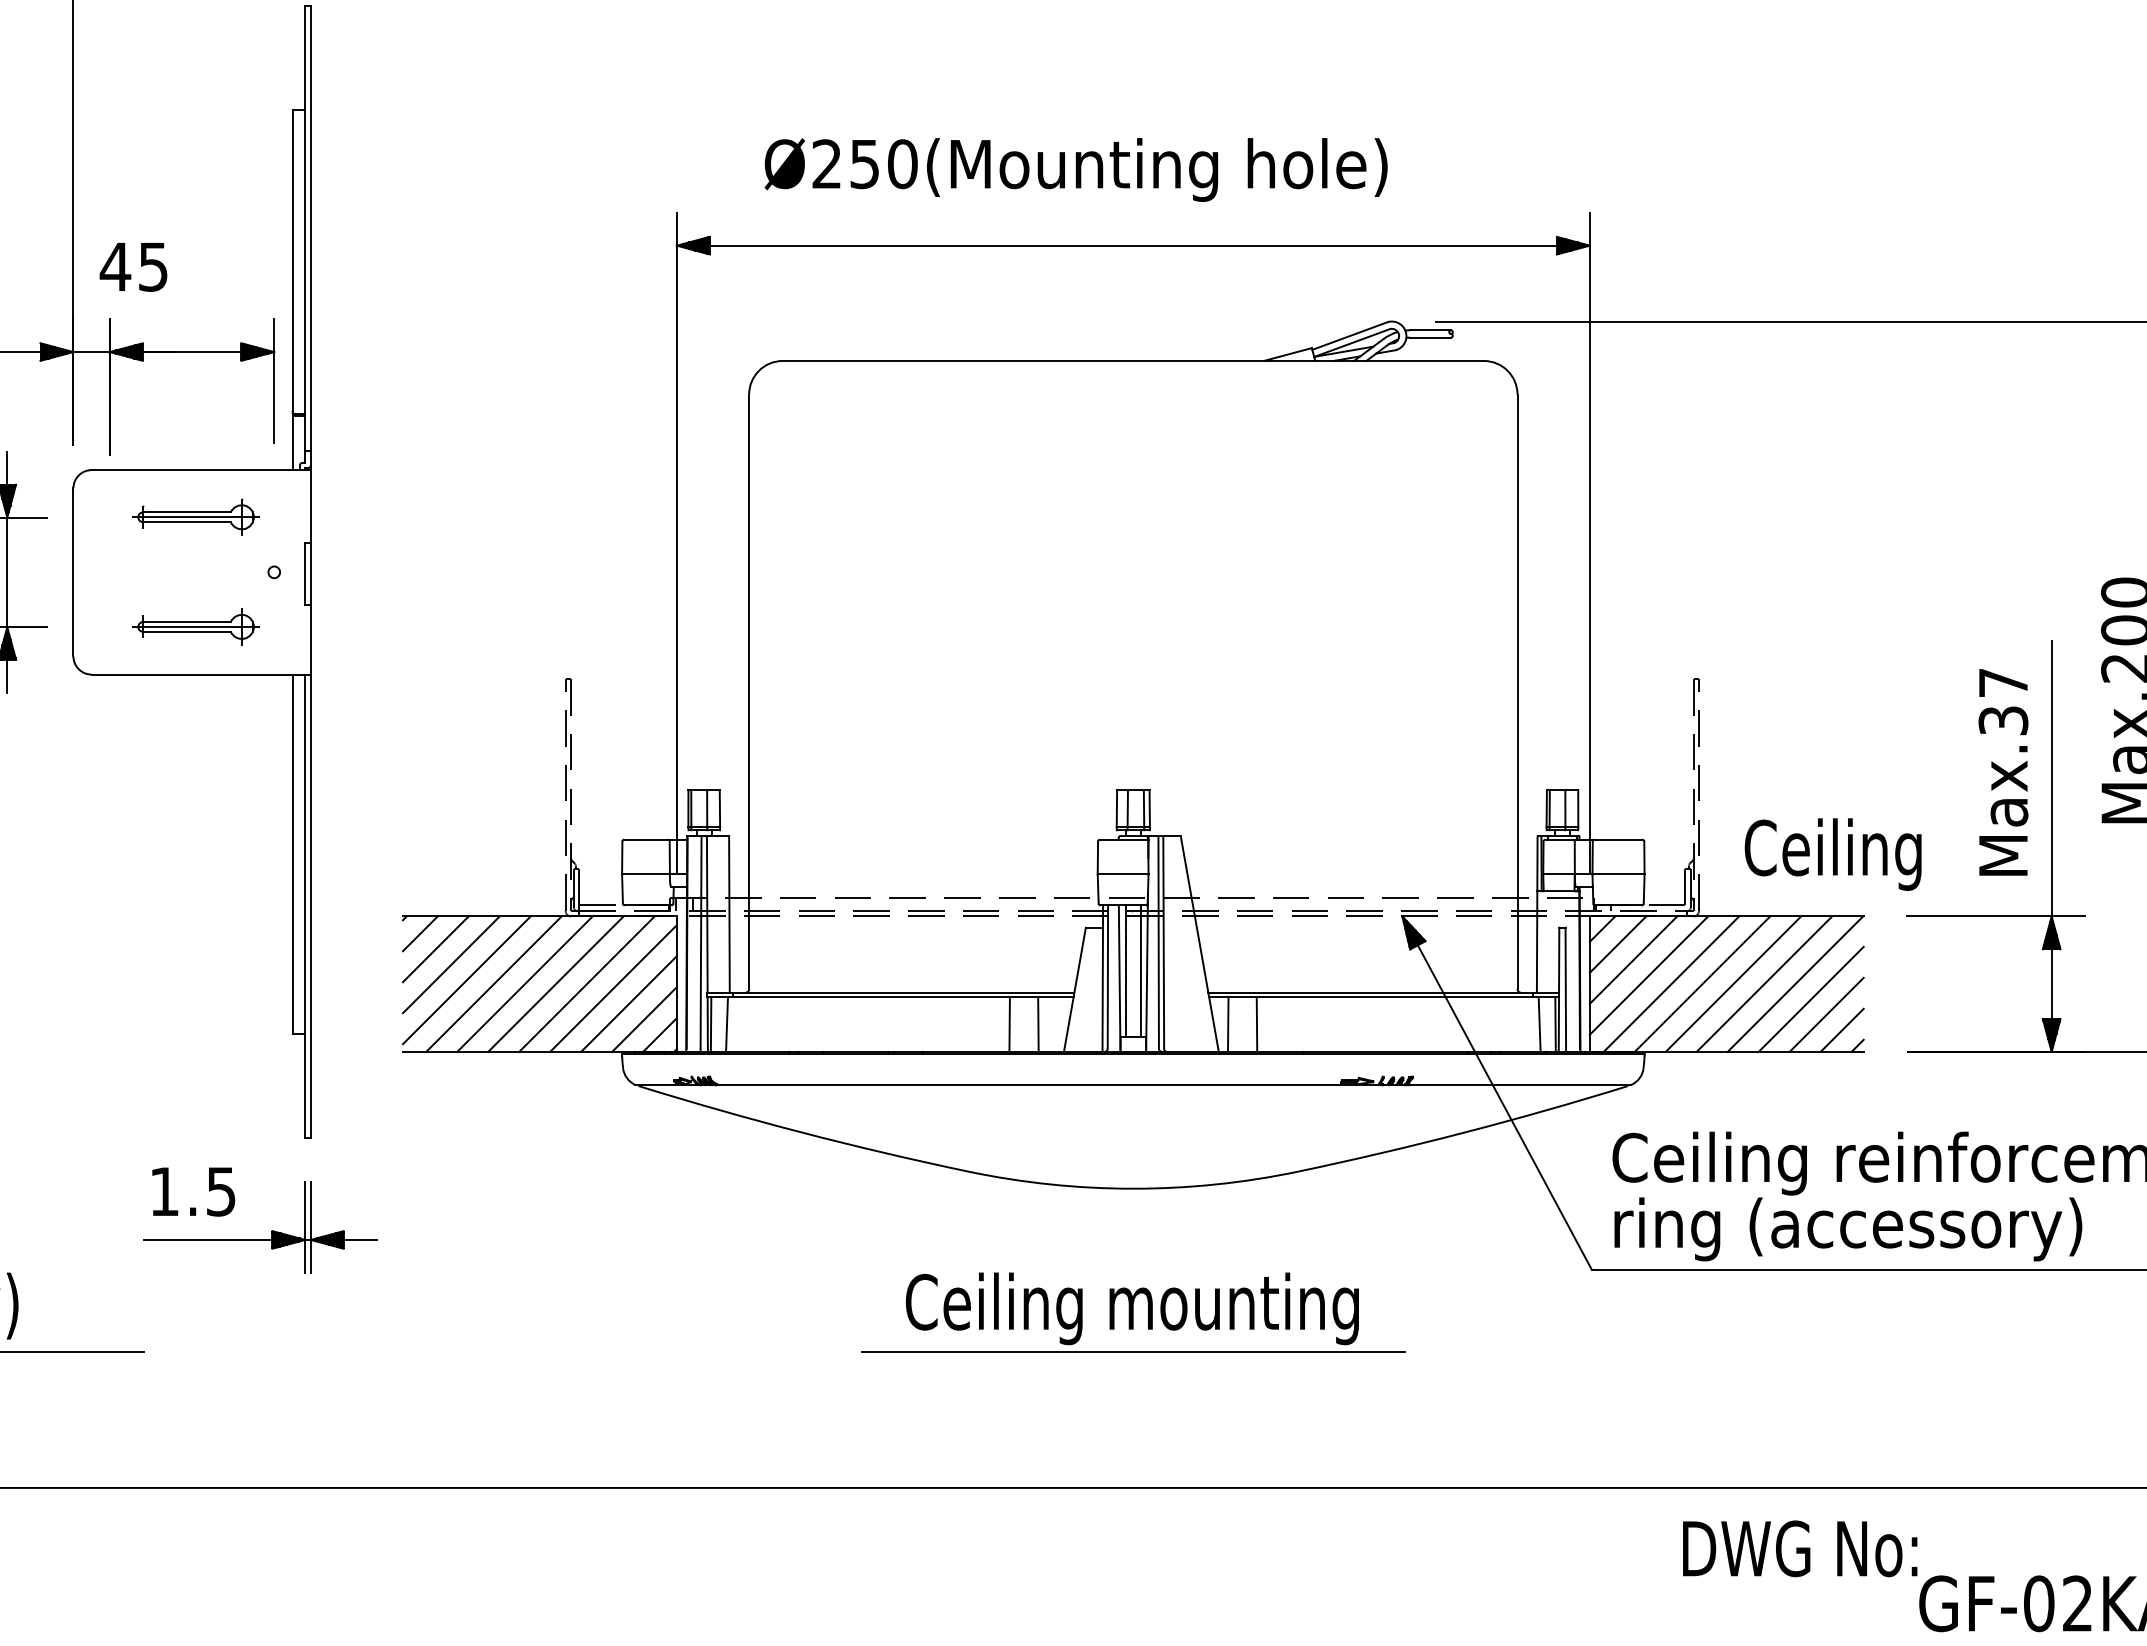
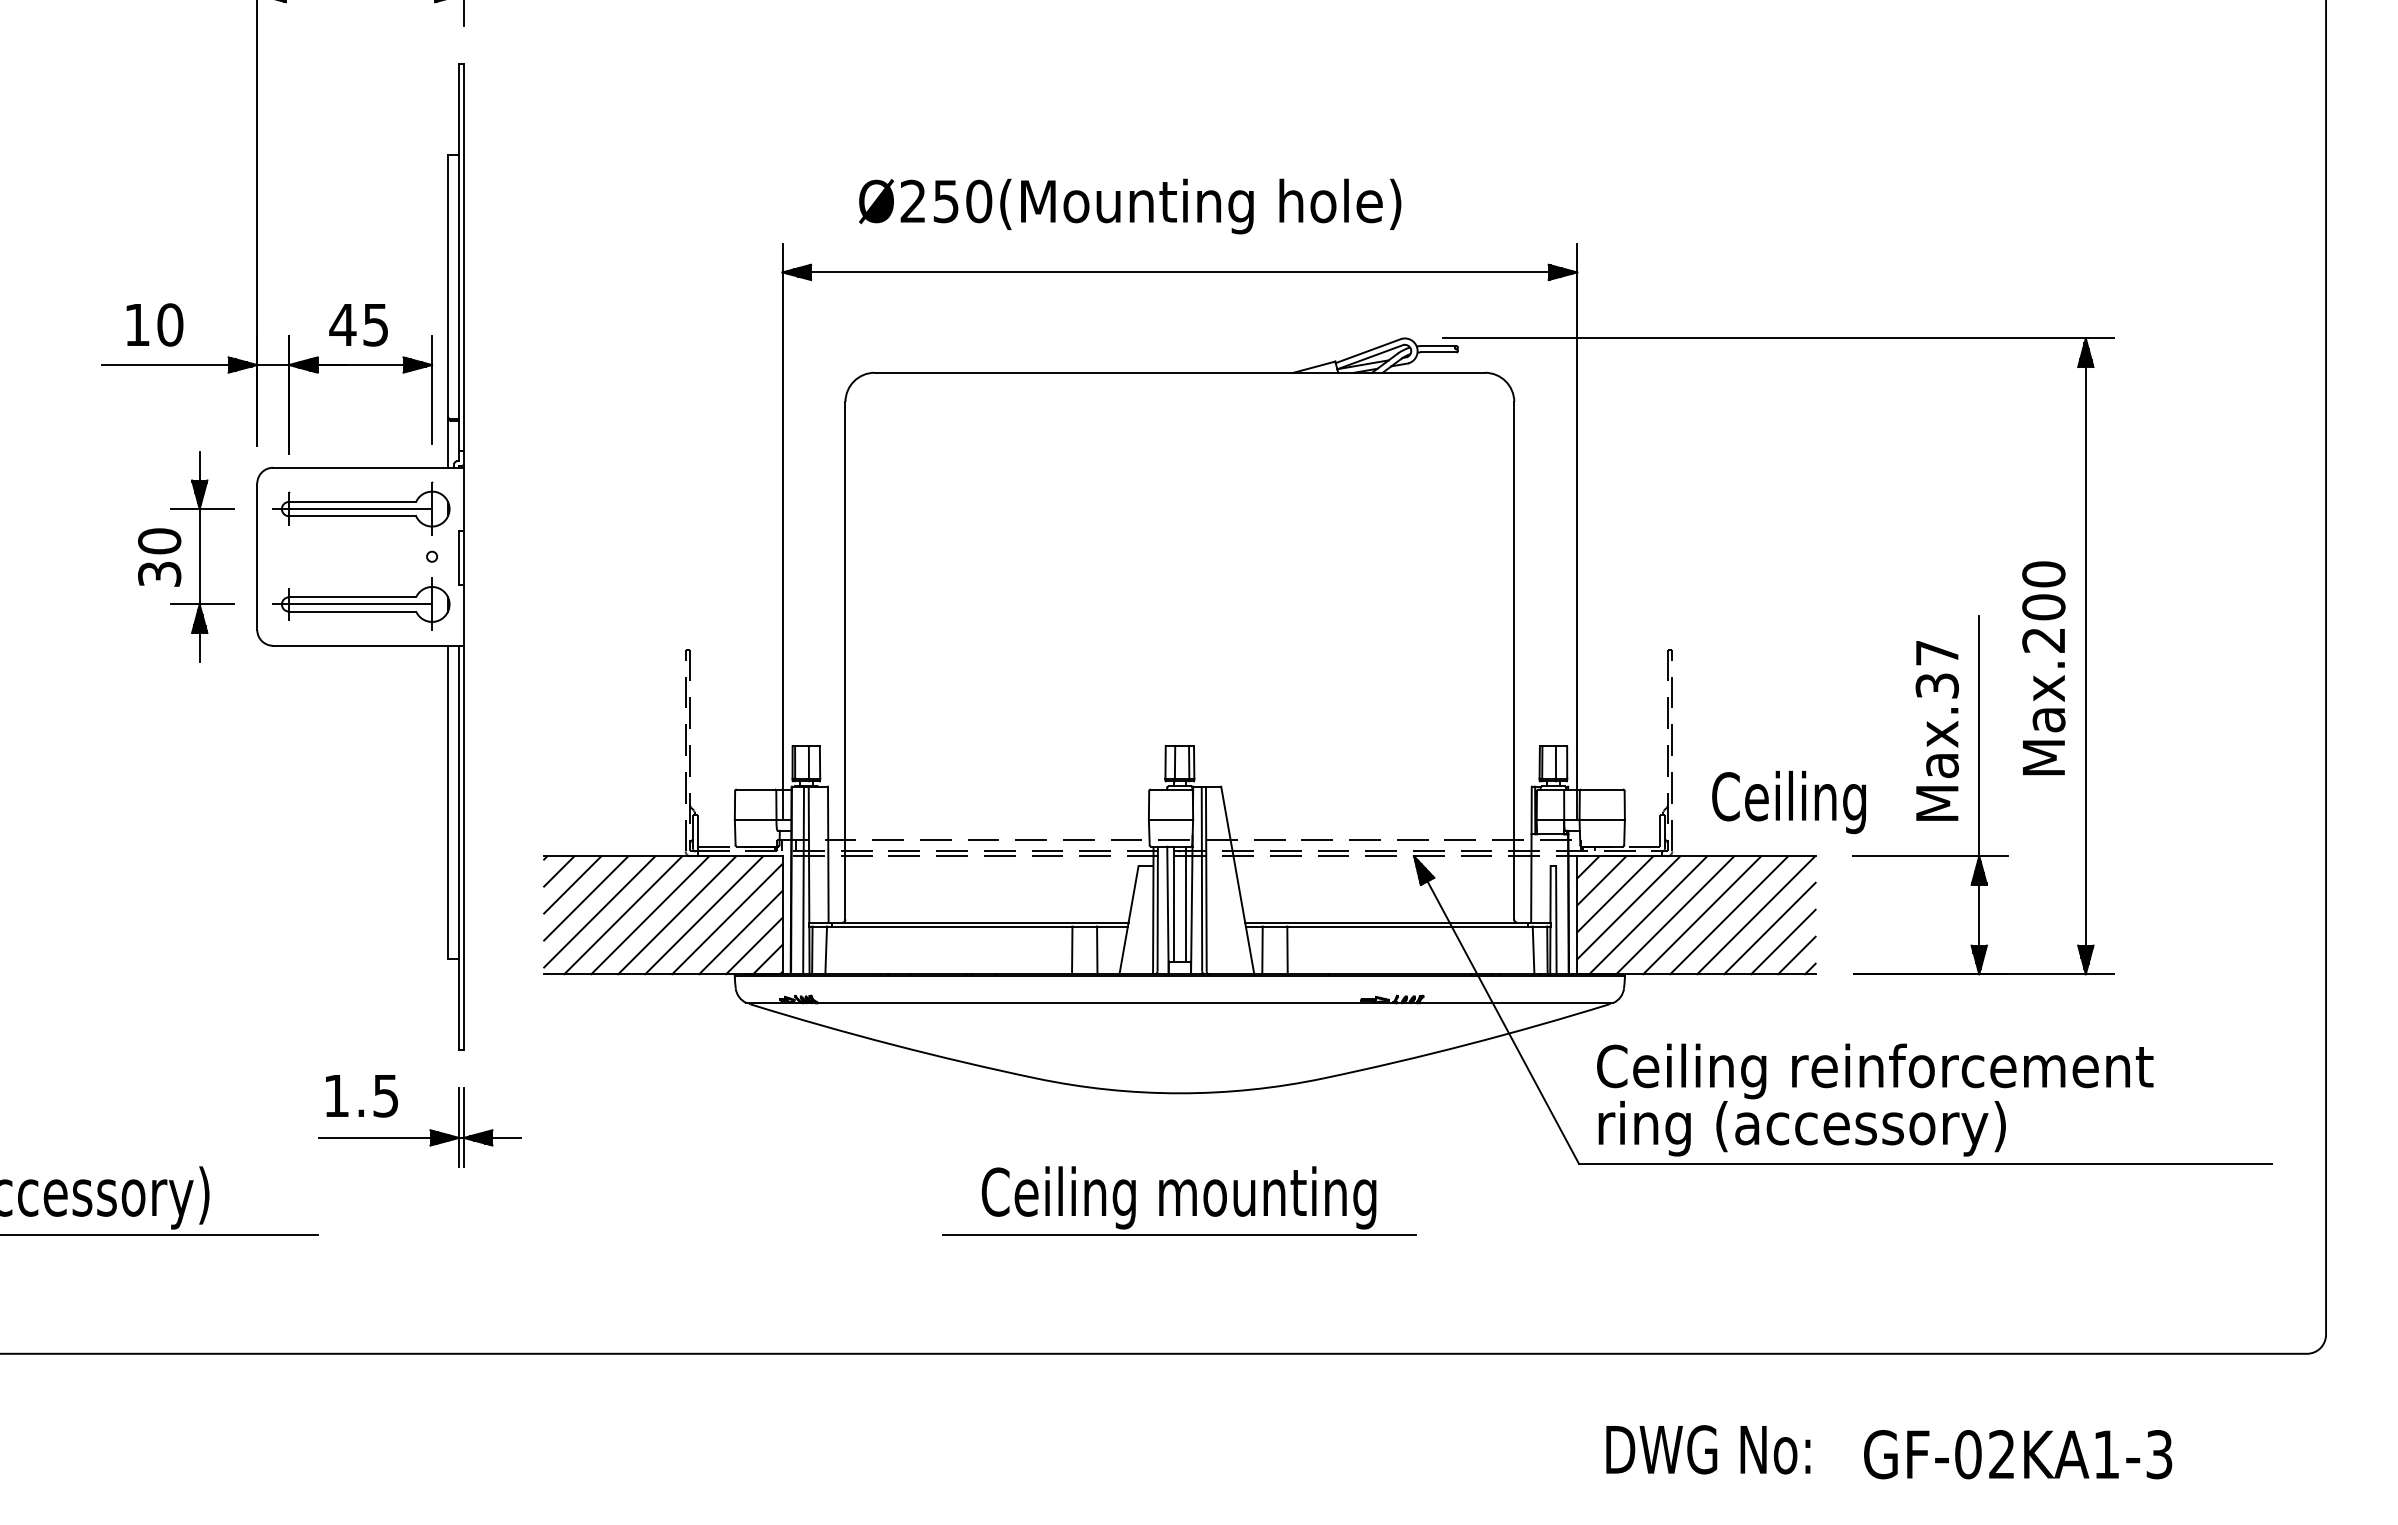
text: (133, 267) -> (358, 325), moved
part: (193, 516) -> (361, 508), size x1.67
part: (193, 626) -> (361, 603), size x1.67
text: (1800, 1548) -> (1708, 1449), moved

